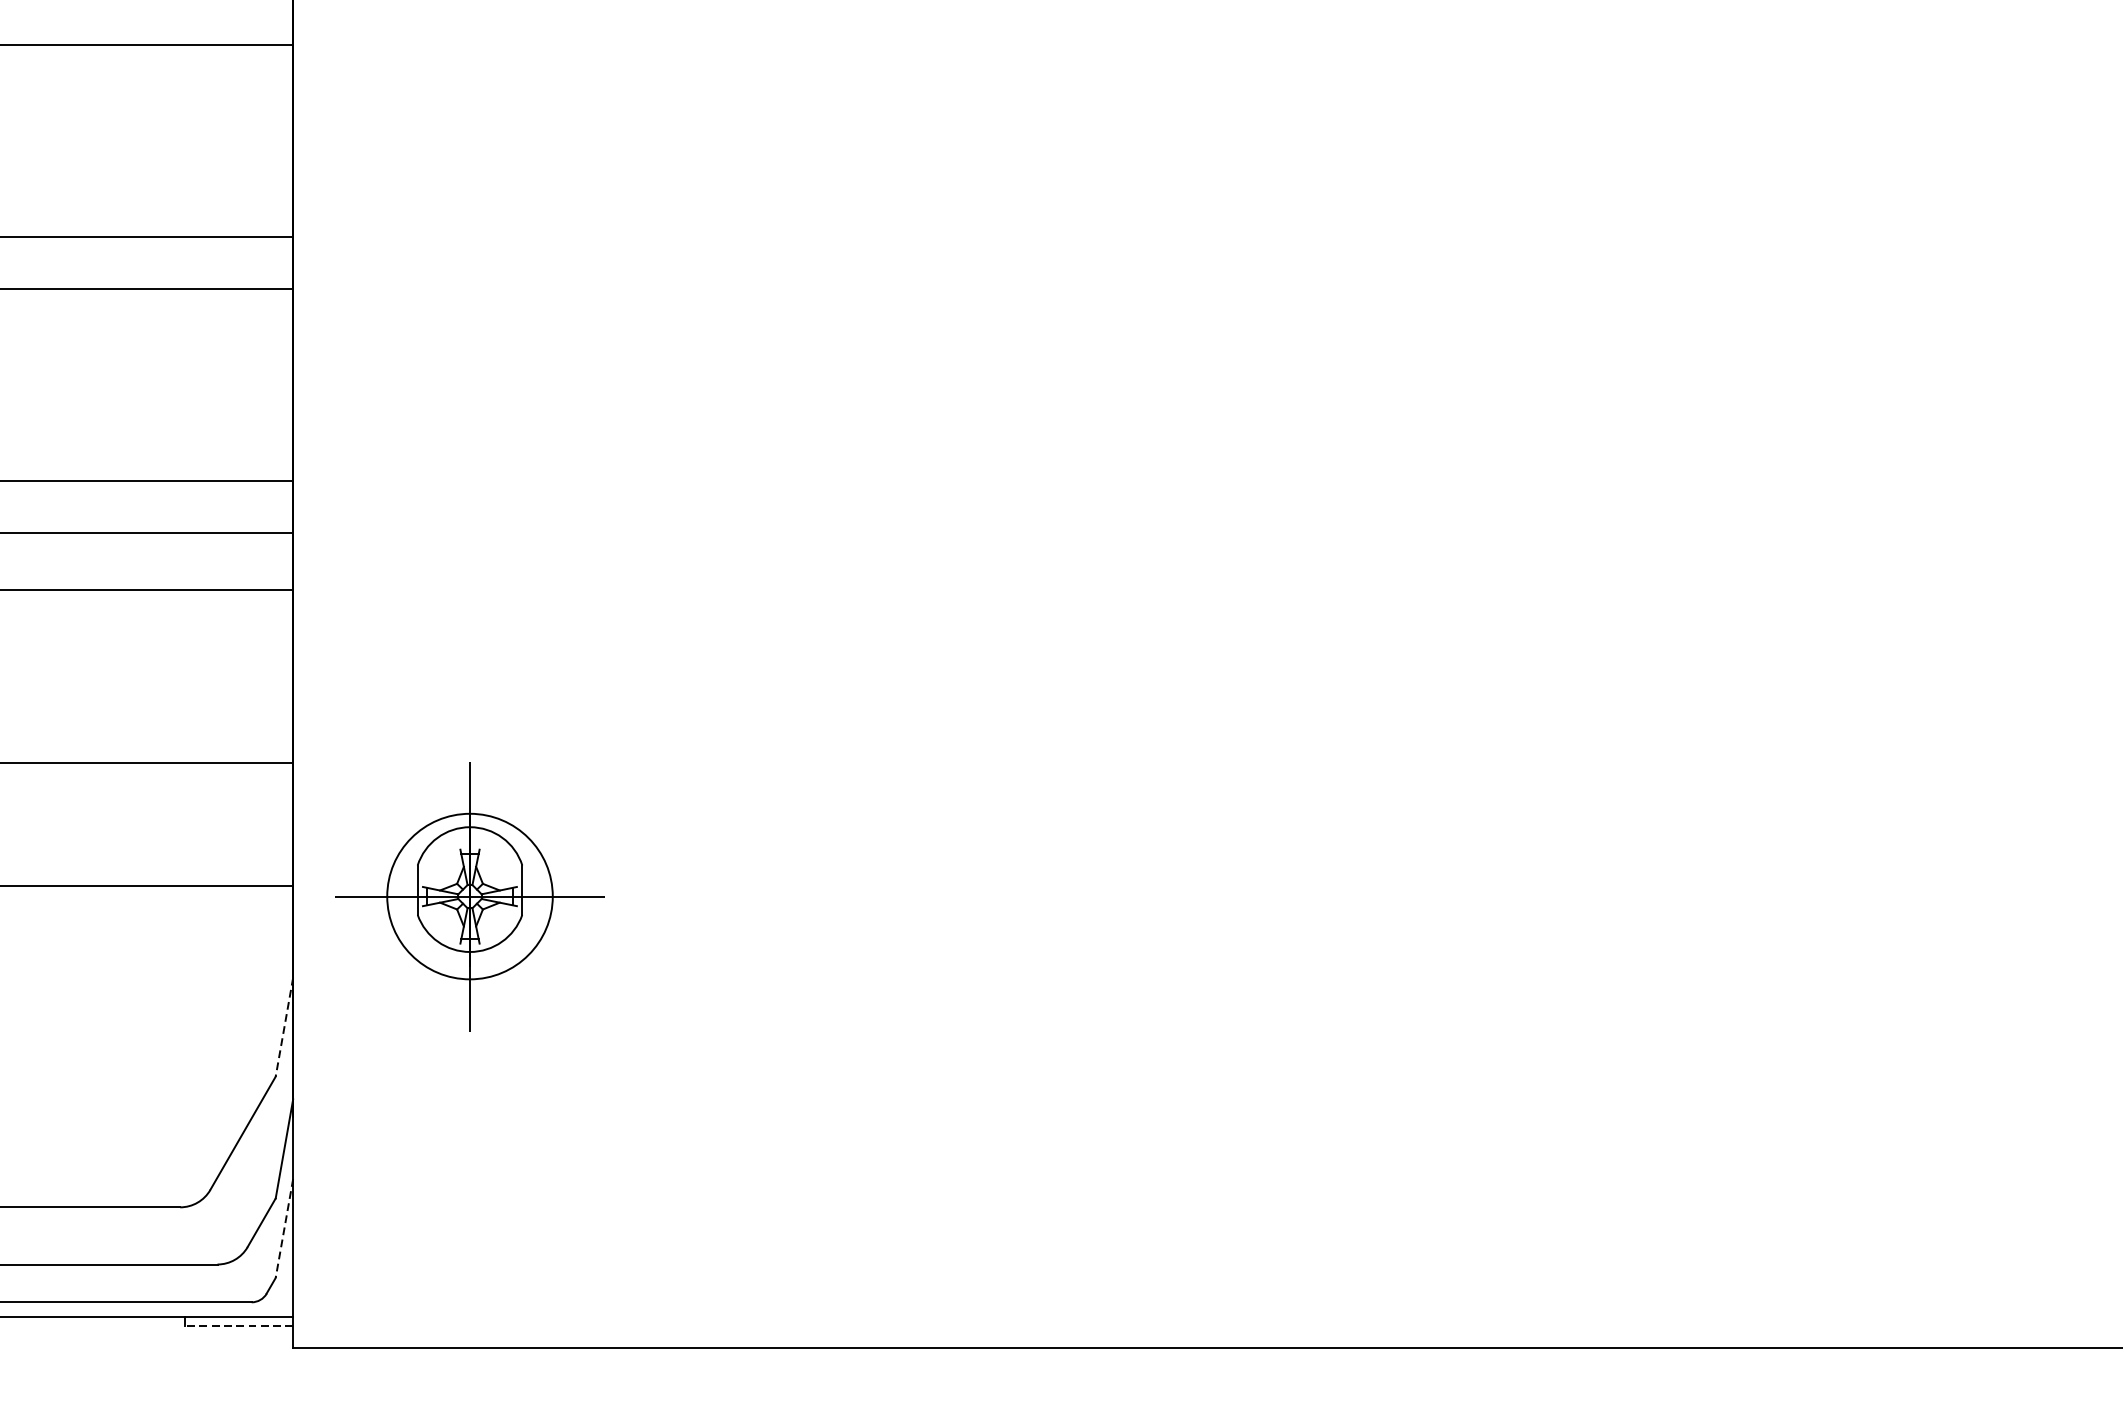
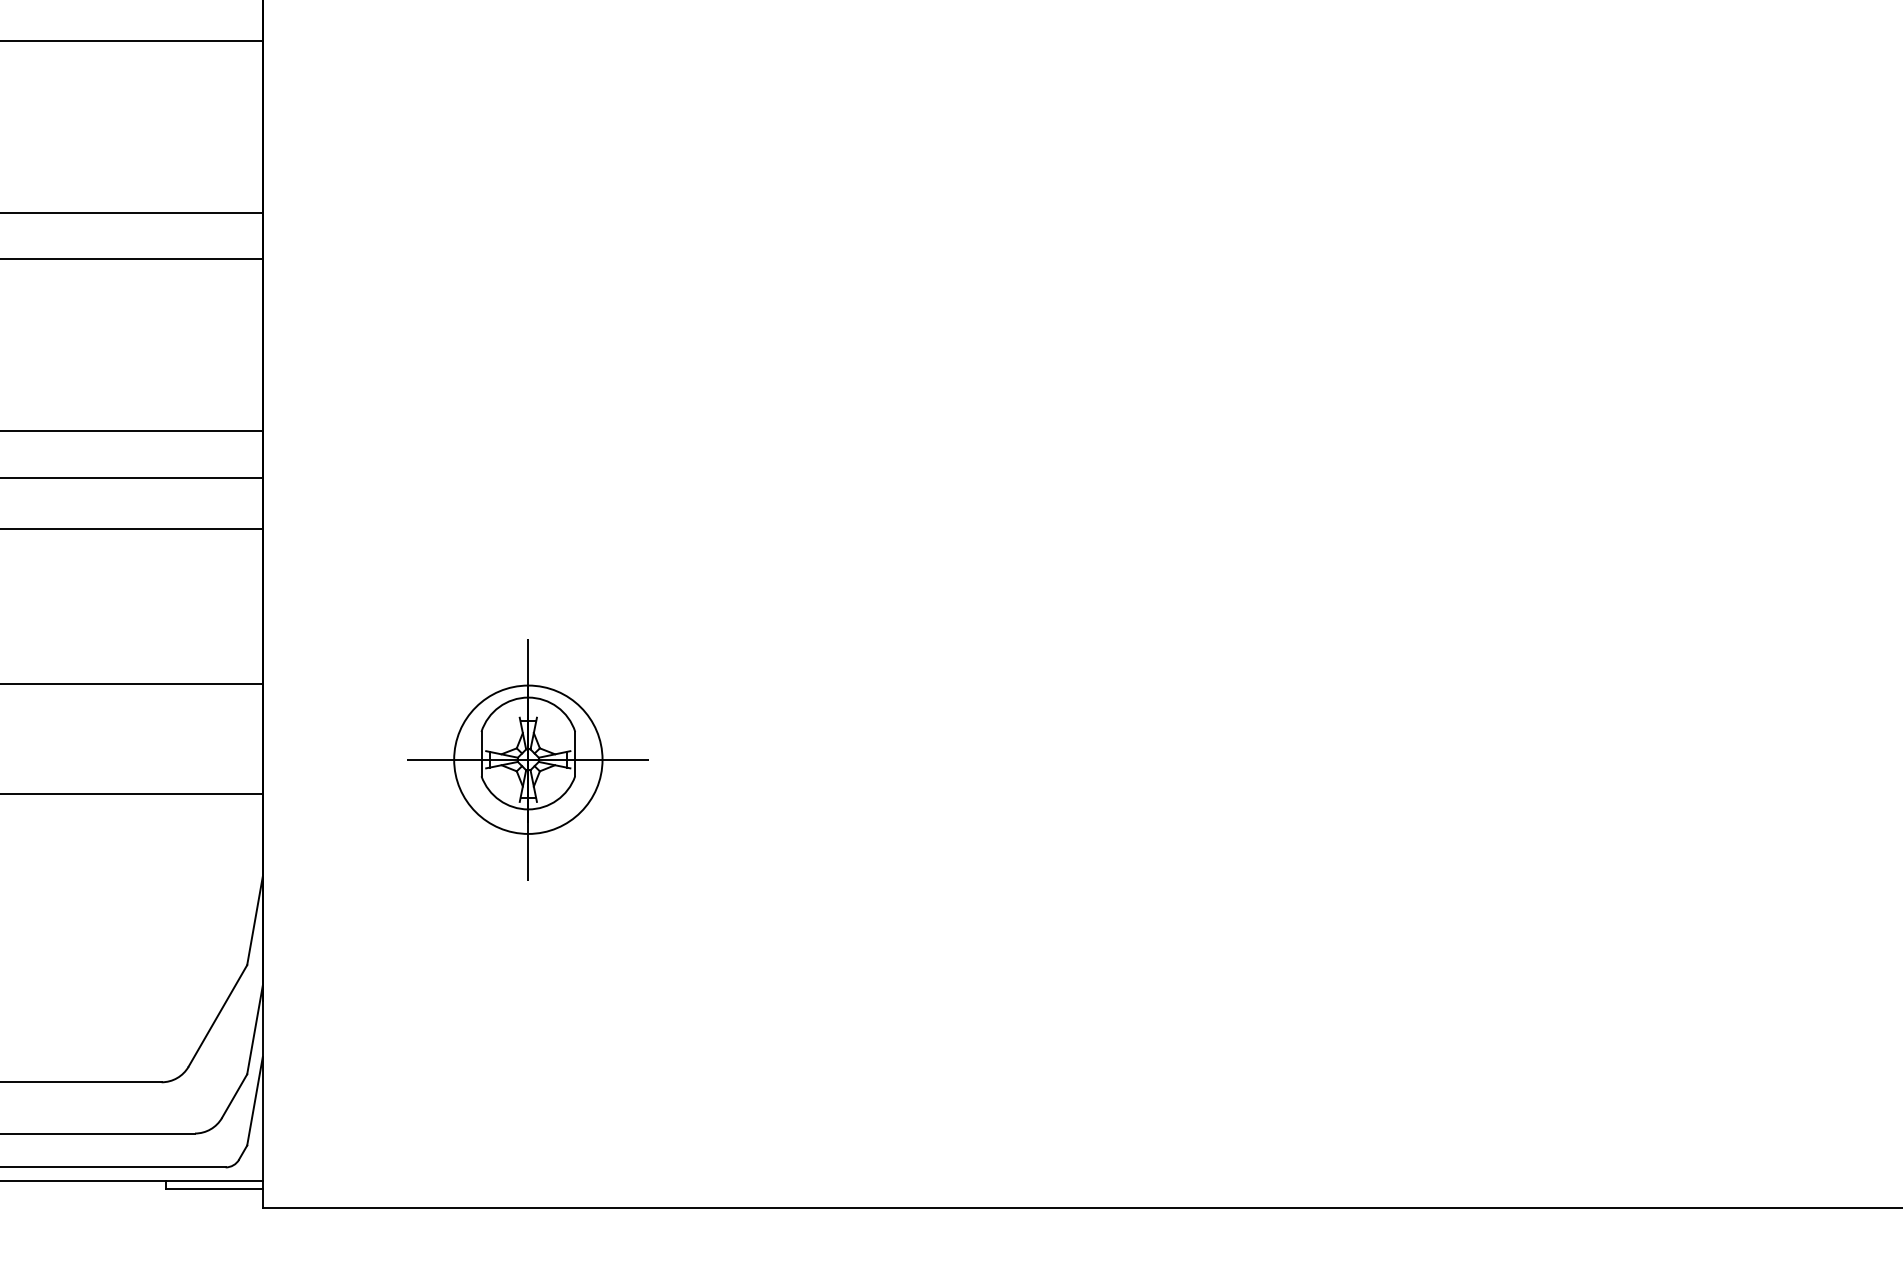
part: (469, 896) -> (527, 759), moved
line: (284, 1026) -> (255, 920), dashed -> solid
line: (284, 1228) -> (255, 1101), dashed -> solid
line: (238, 1325) -> (213, 1188), dashed -> solid

